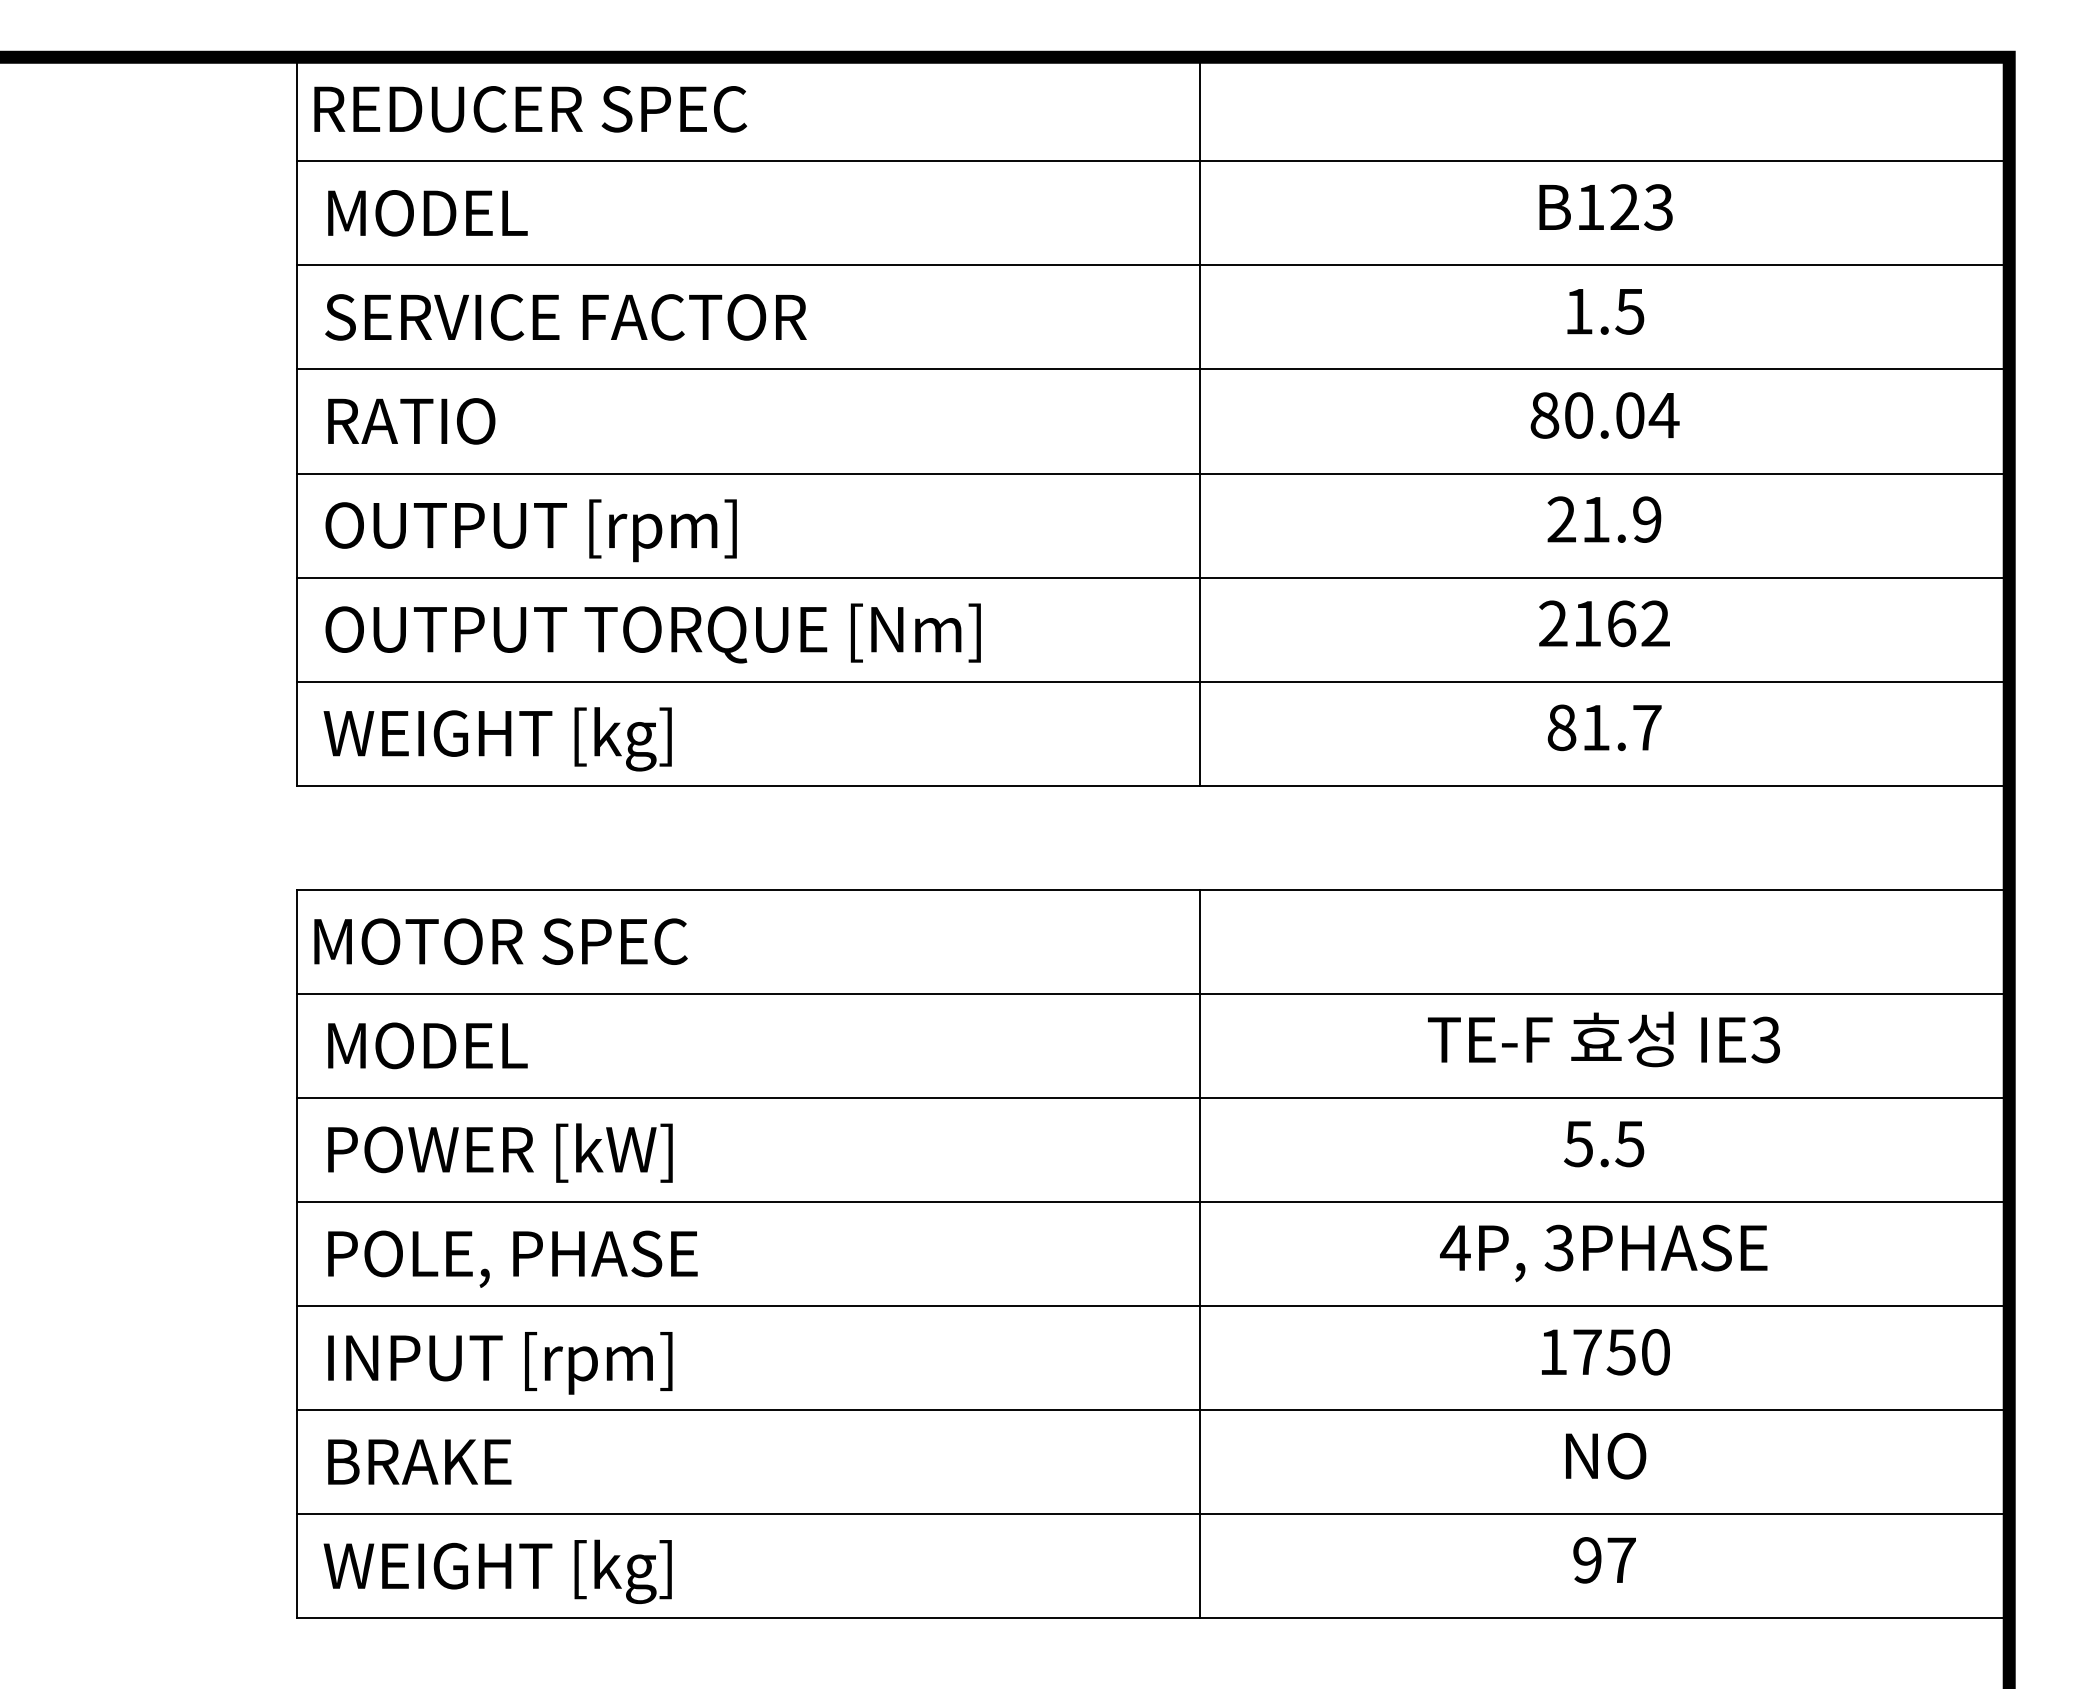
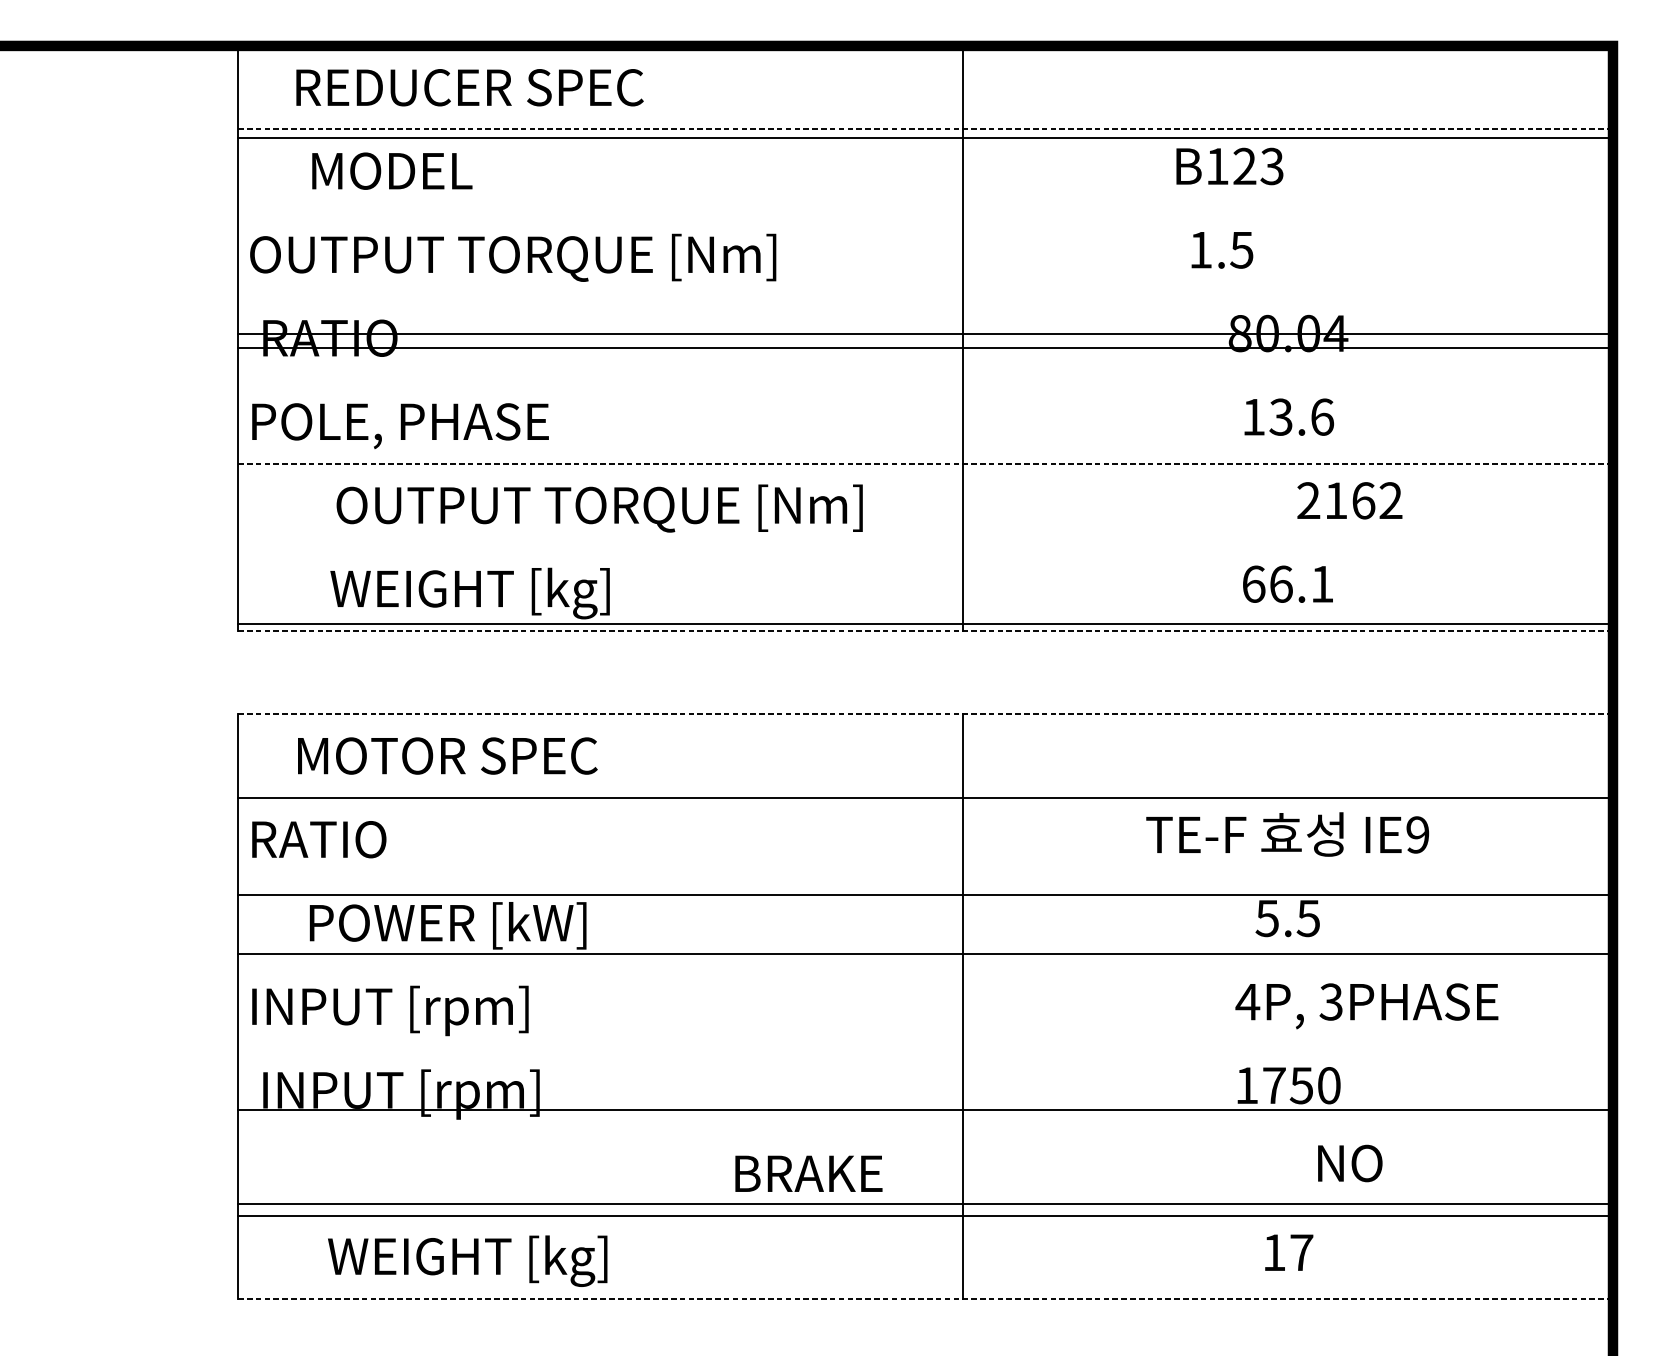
text: (530, 109) -> (469, 87), moved
line: (1153, 161) -> (925, 129), solid -> dashed
text: (1605, 207) -> (1229, 166), moved
text: (427, 213) -> (392, 171), moved
line: (1152, 265) -> (925, 138), moved
text: (1605, 311) -> (1222, 250), moved
text: (639, 321) -> (513, 258), SERVICE FACTOR -> OUTPUT TORQUE [Nm]
line: (1152, 369) -> (925, 348), moved
line: (1152, 473) -> (925, 333), moved
text: (1604, 519) -> (1288, 417), 21.9 -> 13.6
text: (525, 530) -> (421, 425), OUTPUT [rpm] -> POLE, PHASE
line: (1153, 577) -> (925, 463), solid -> dashed
text: (1604, 623) -> (1349, 500), moved
text: (652, 633) -> (599, 508), moved
line: (1152, 681) -> (925, 623), moved
text: (1604, 727) -> (1288, 584), 81.7 -> 66.1
text: (497, 739) -> (469, 593), moved
line: (1153, 785) -> (925, 630), solid -> dashed
line: (1153, 889) -> (925, 714), solid -> dashed
text: (500, 941) -> (447, 755), moved
text: (1765, 1039) -> (1417, 834), IE3 -> IE9
text: (420, 1045) -> (337, 839), MODEL -> RATIO
line: (1152, 1097) -> (925, 953), moved
text: (500, 1152) -> (448, 925), moved
line: (1152, 1201) -> (925, 894), moved
text: (1603, 1253) -> (1366, 1006), moved
text: (505, 1258) -> (405, 1010), POLE, PHASE -> INPUT [rpm]
line: (1152, 1305) -> (925, 1109), moved
line: (1152, 1410) -> (925, 1203), moved
text: (1606, 1456) -> (1350, 1163), moved
text: (419, 1461) -> (808, 1173), moved
text: (1587, 1560) -> (1274, 1252), 97 -> 17
text: (497, 1571) -> (467, 1260), moved
line: (1153, 1618) -> (925, 1299), solid -> dashed

